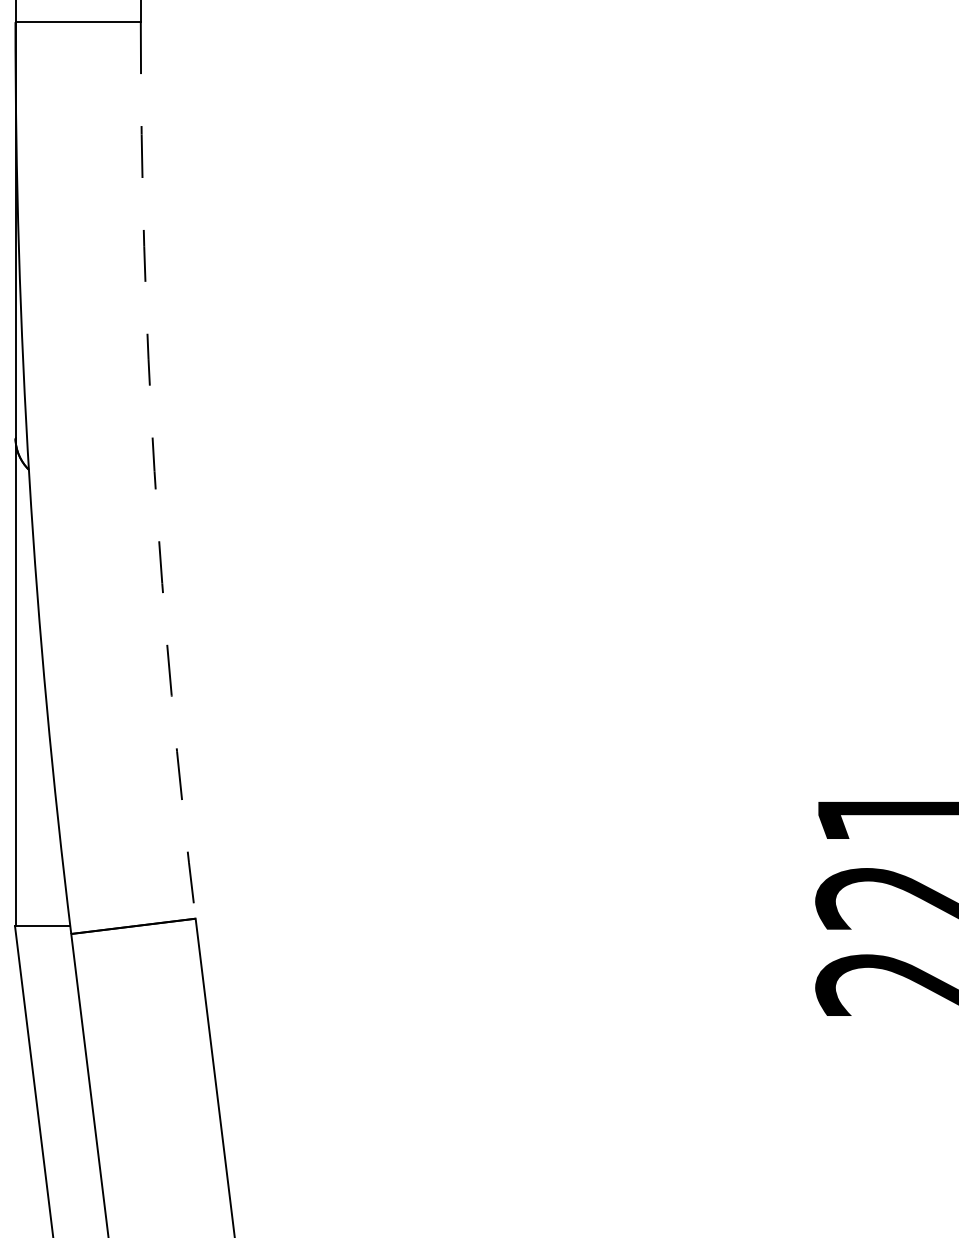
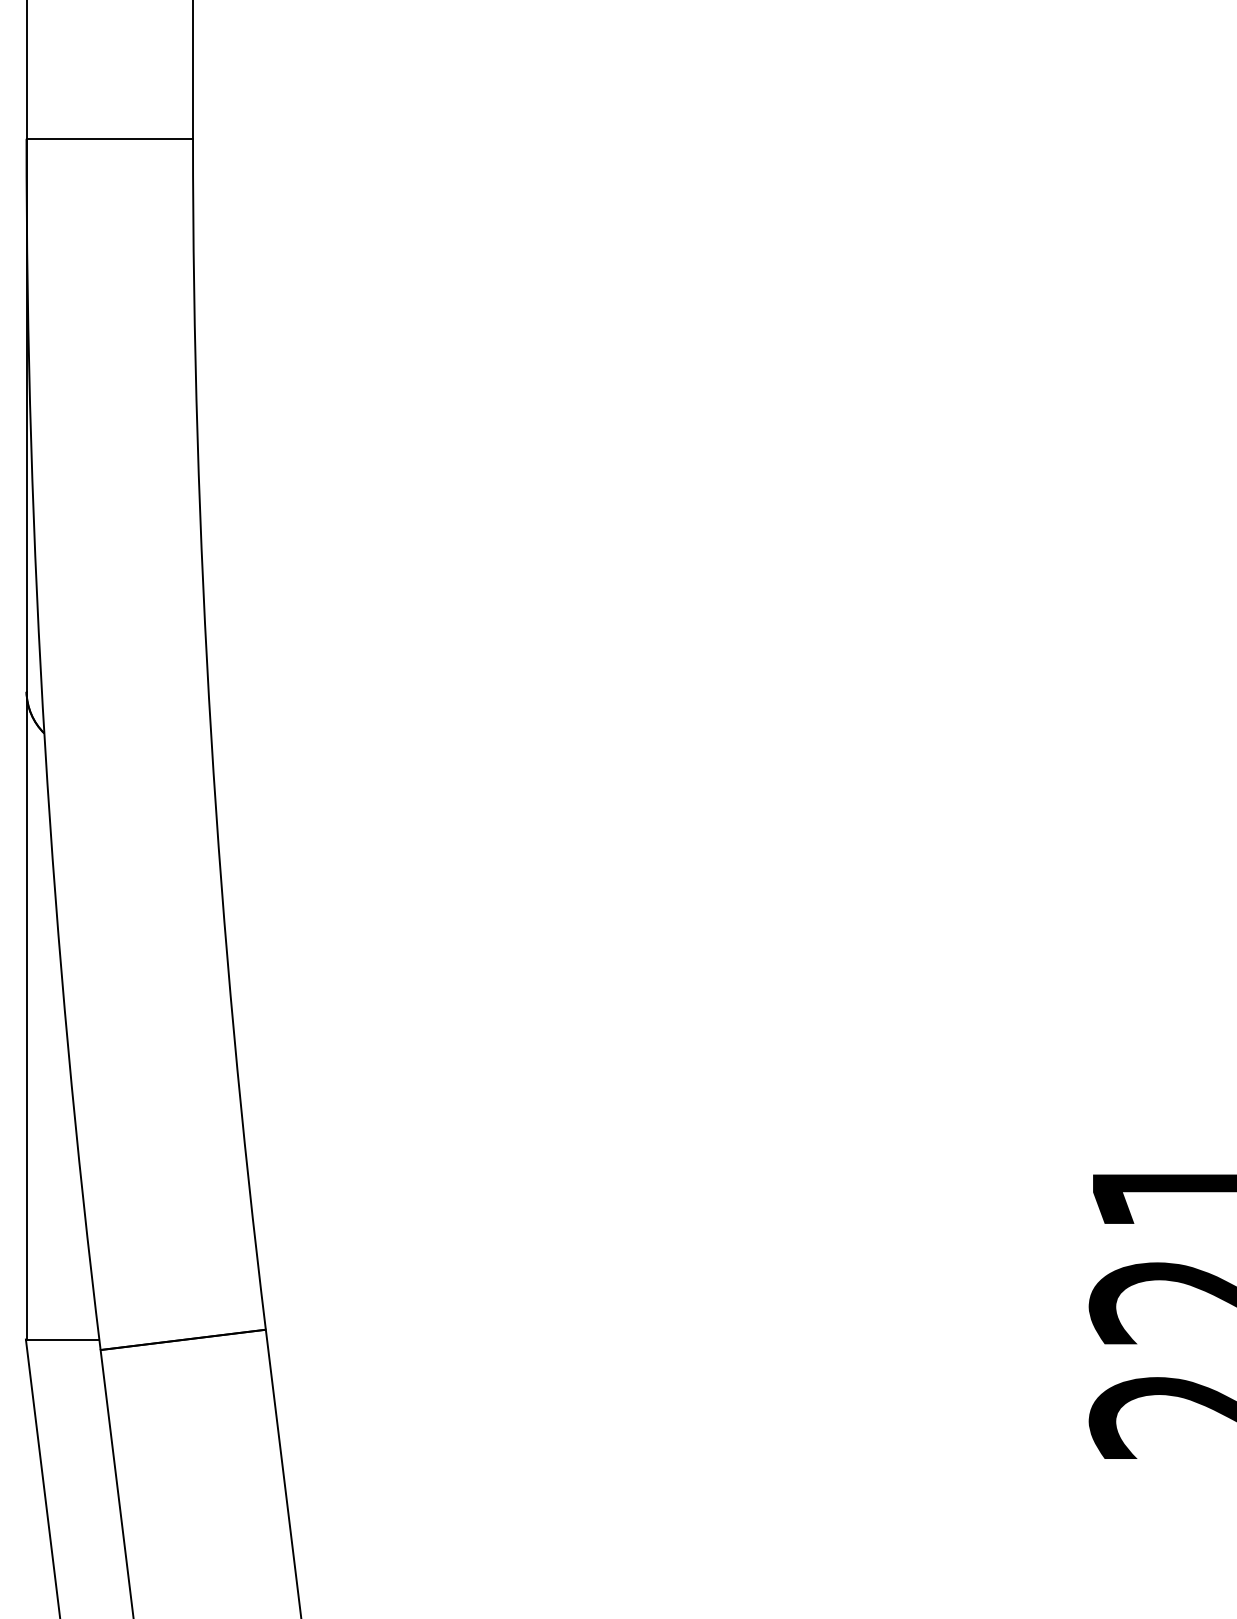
arc: (154, 471) -> (211, 735), dashed -> solid

